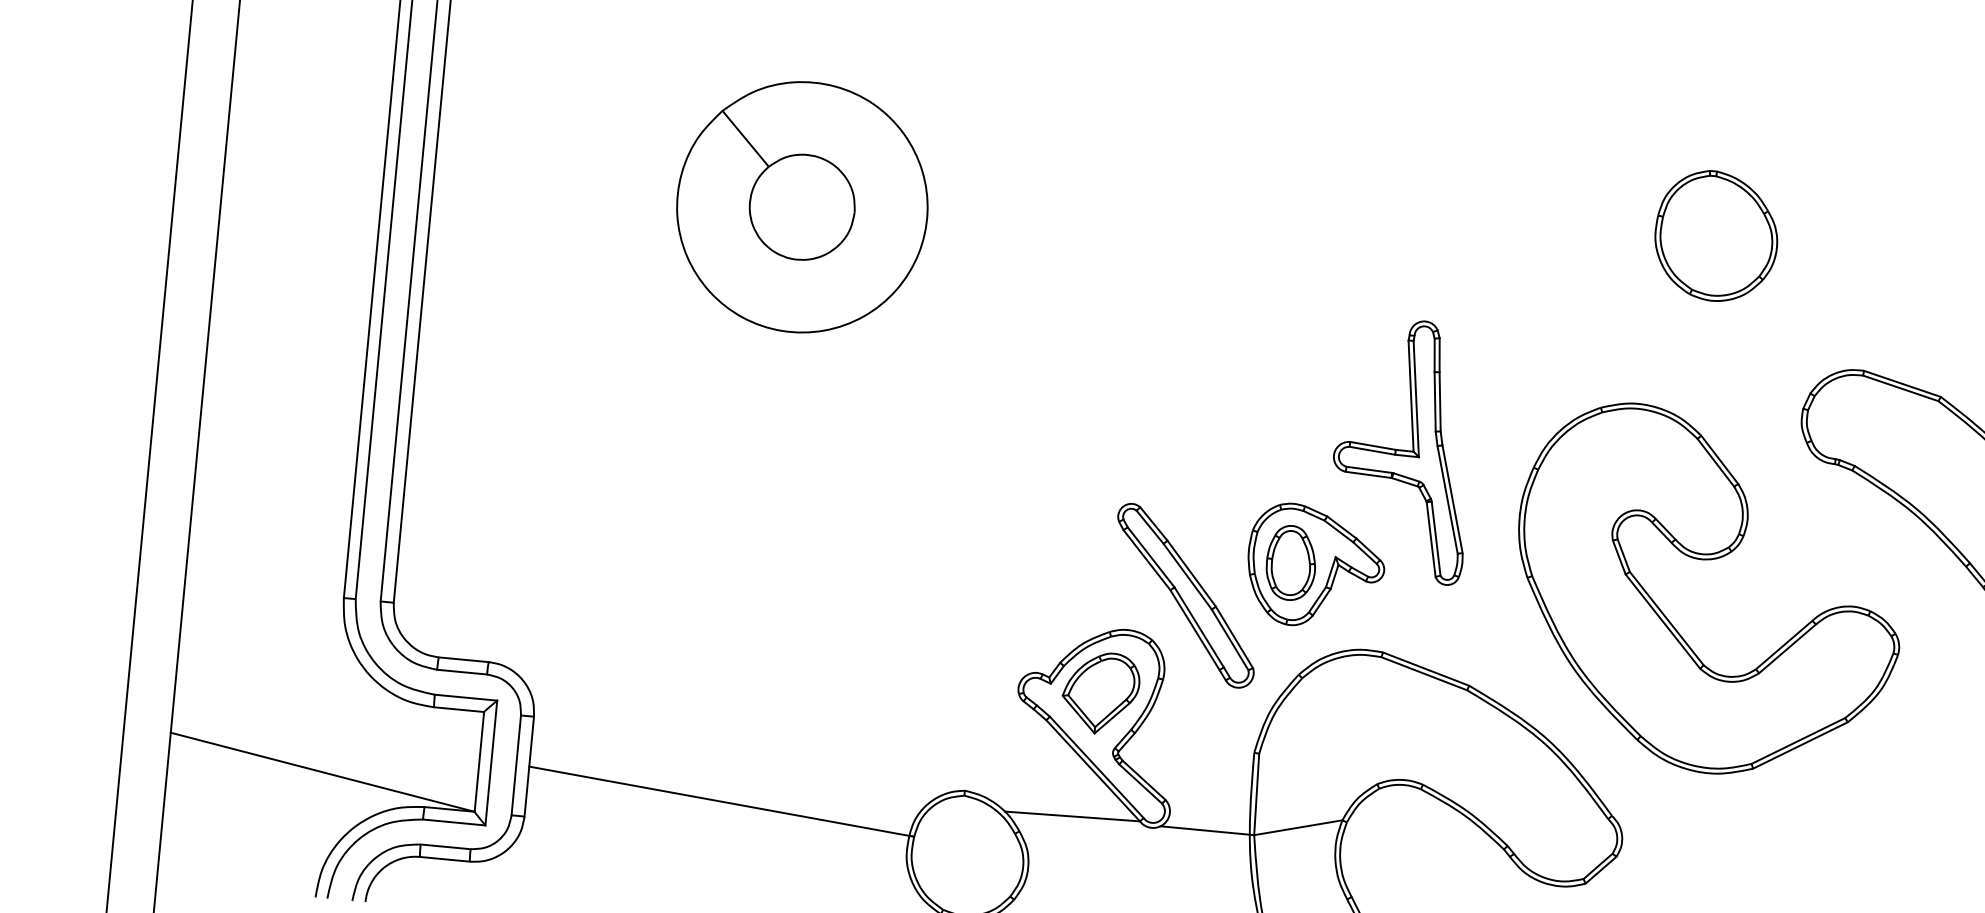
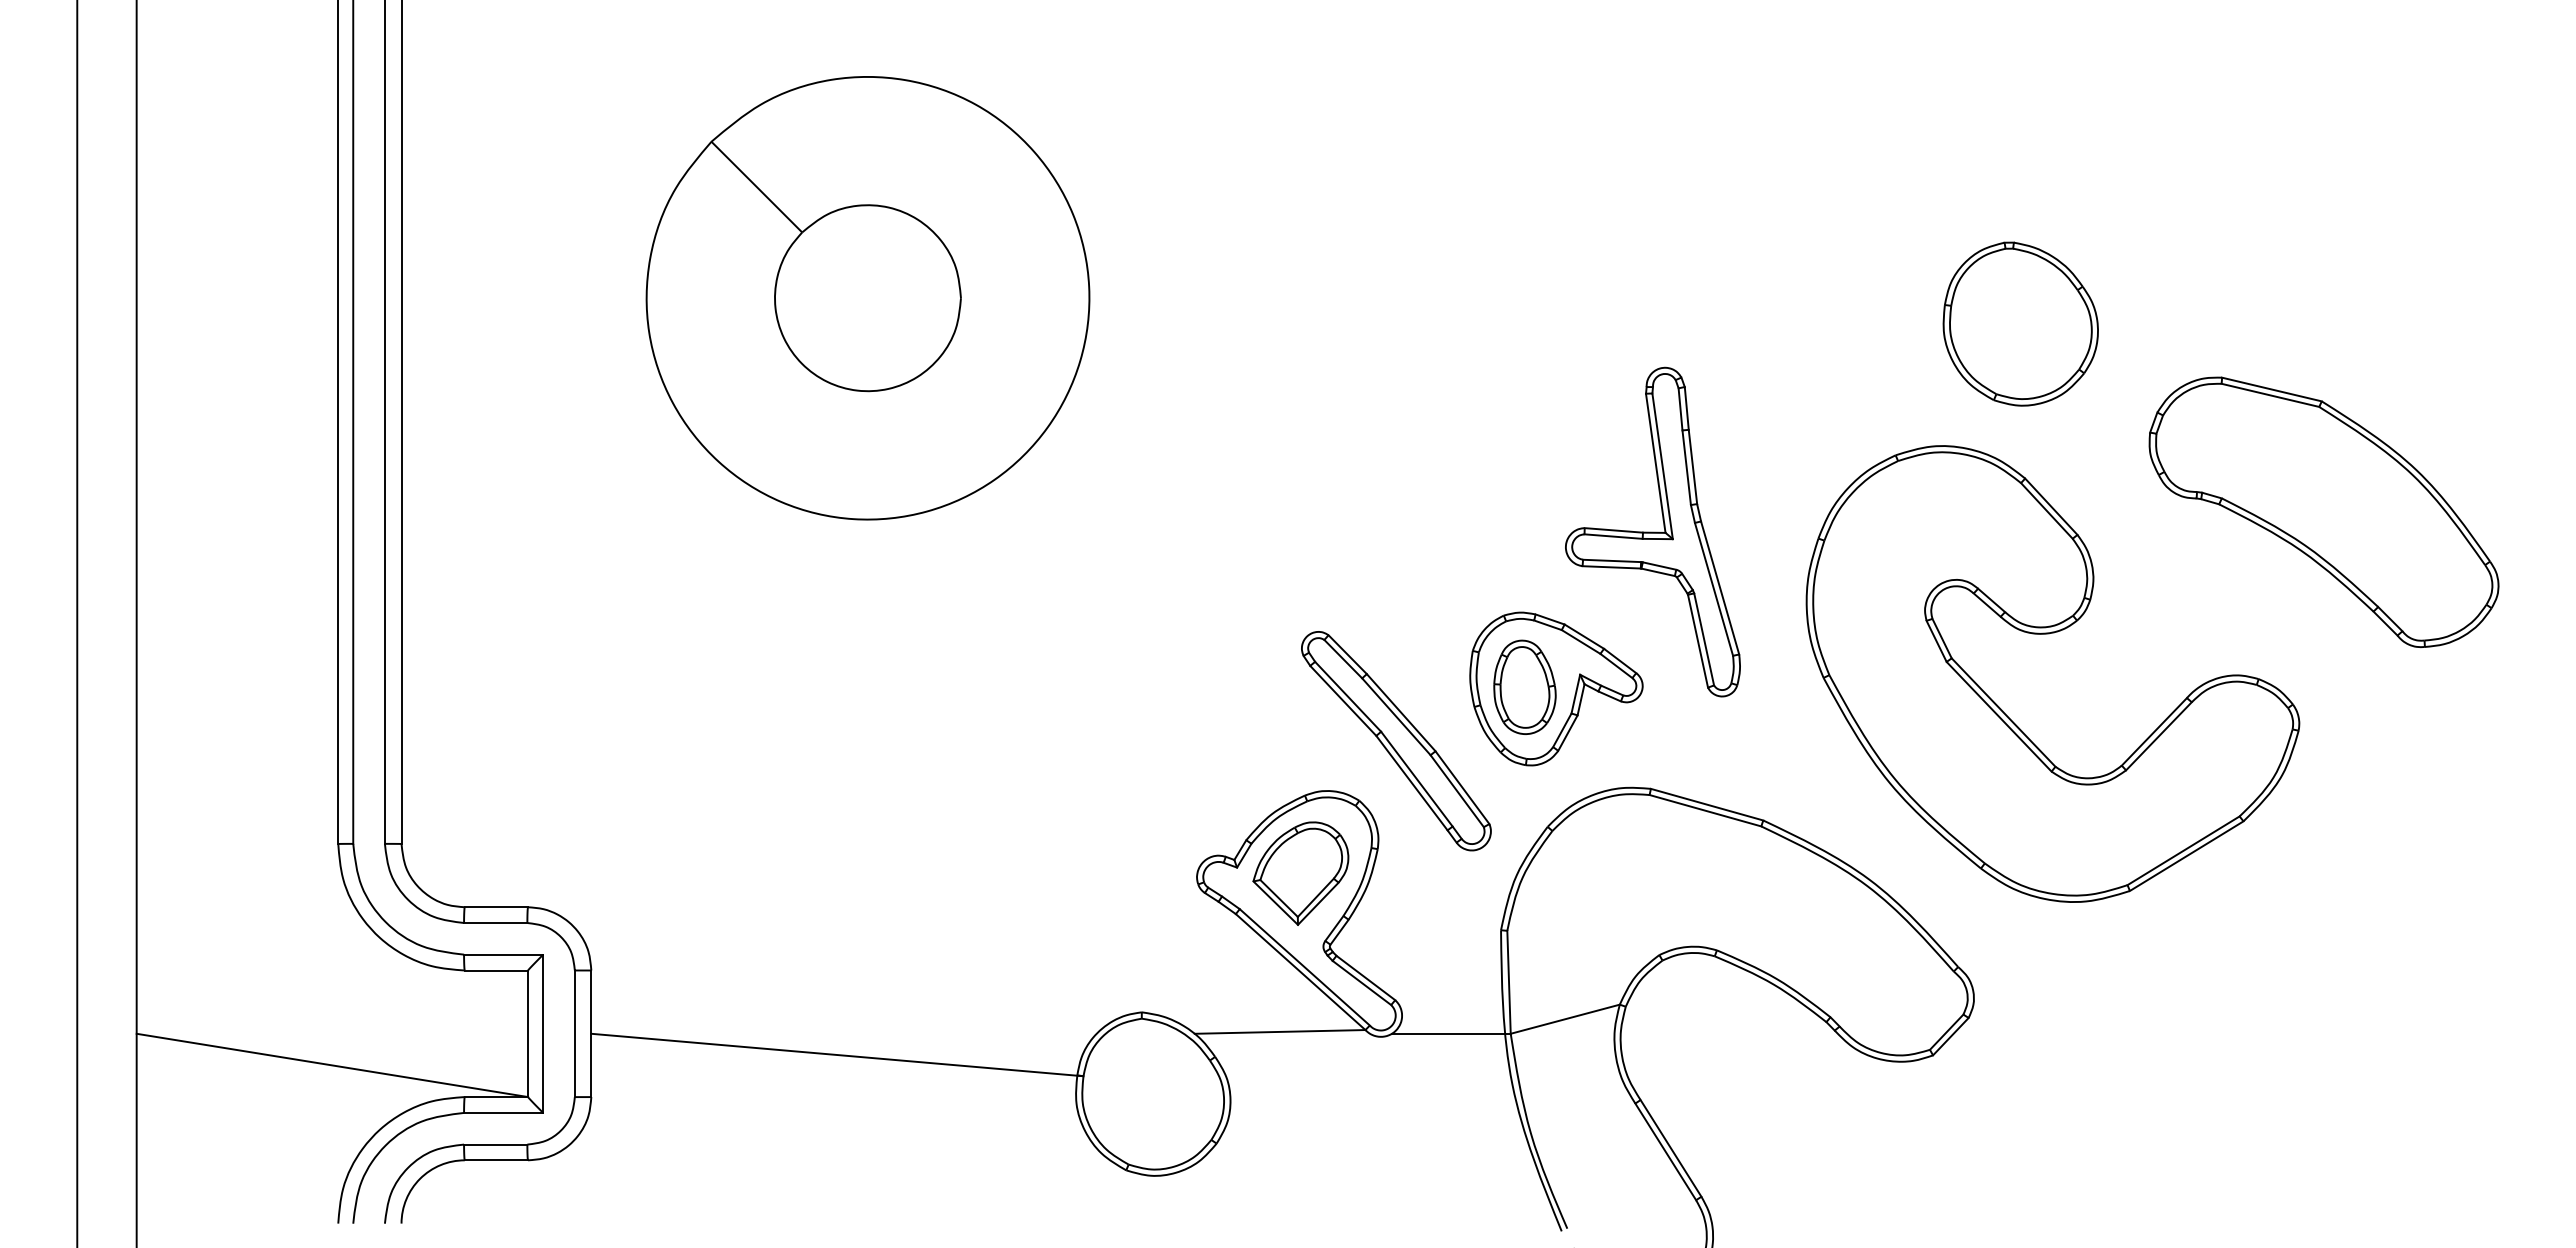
part: (802, 207) -> (868, 298), size x1.4
part: (1716, 235) -> (2020, 323), moved

